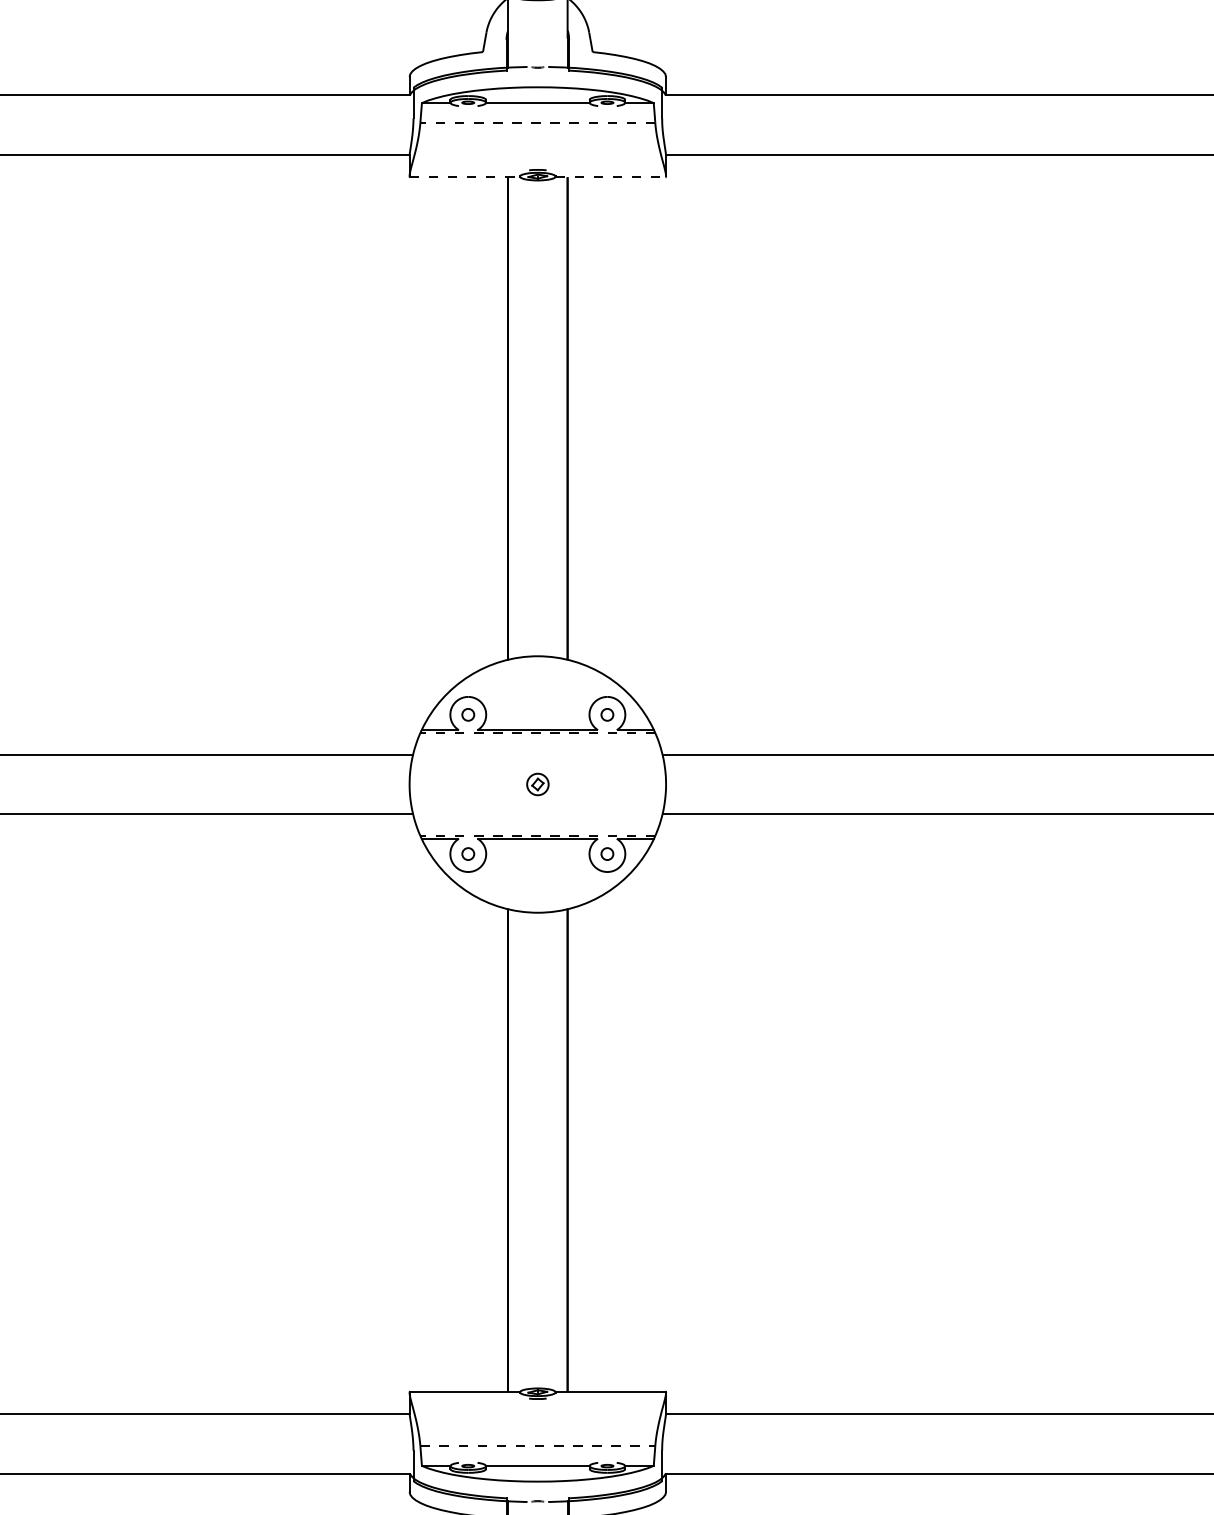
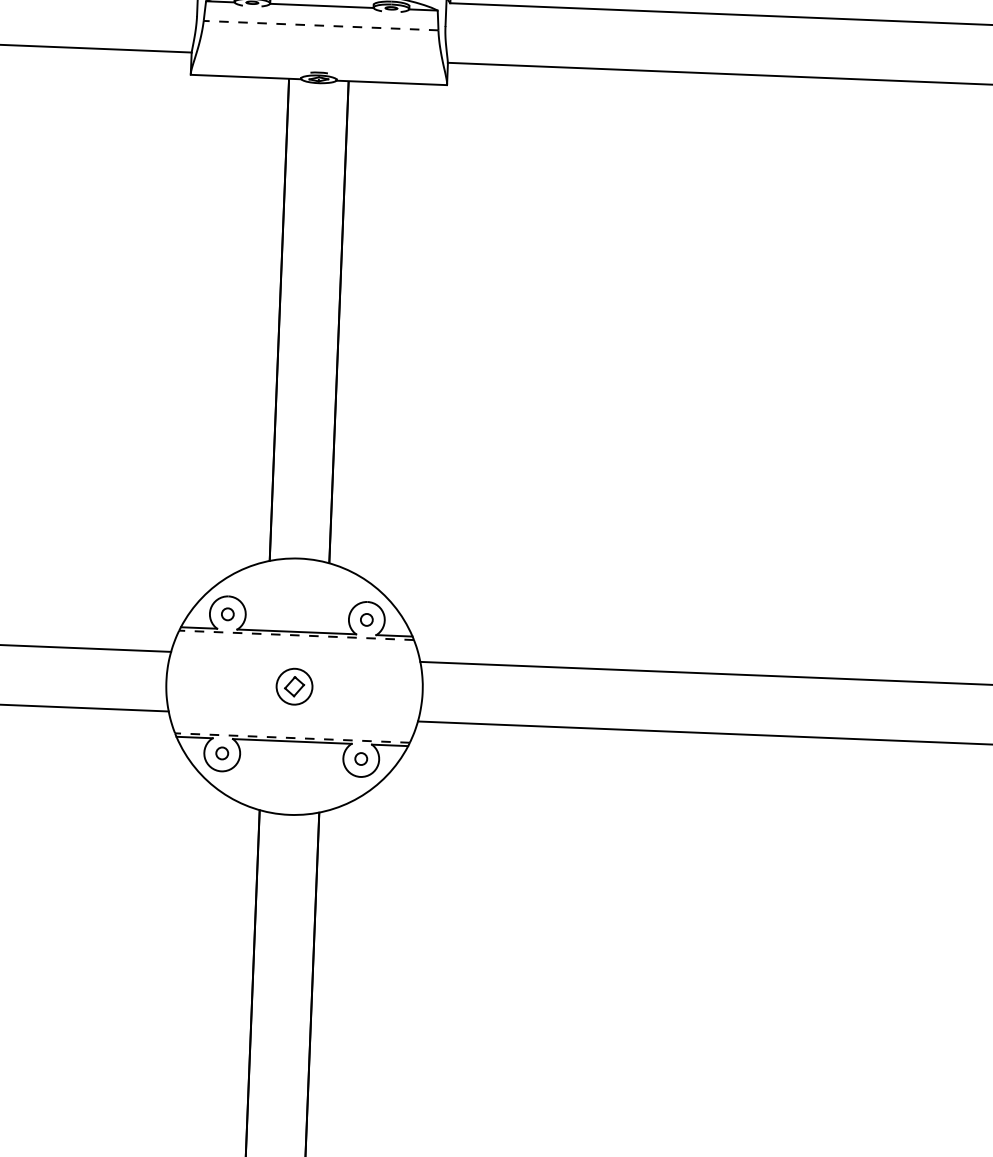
line: (465, 177) -> (246, 77), dashed -> solid
line: (611, 177) -> (392, 83), dashed -> solid
part: (537, 784) -> (294, 686), size x1.67

